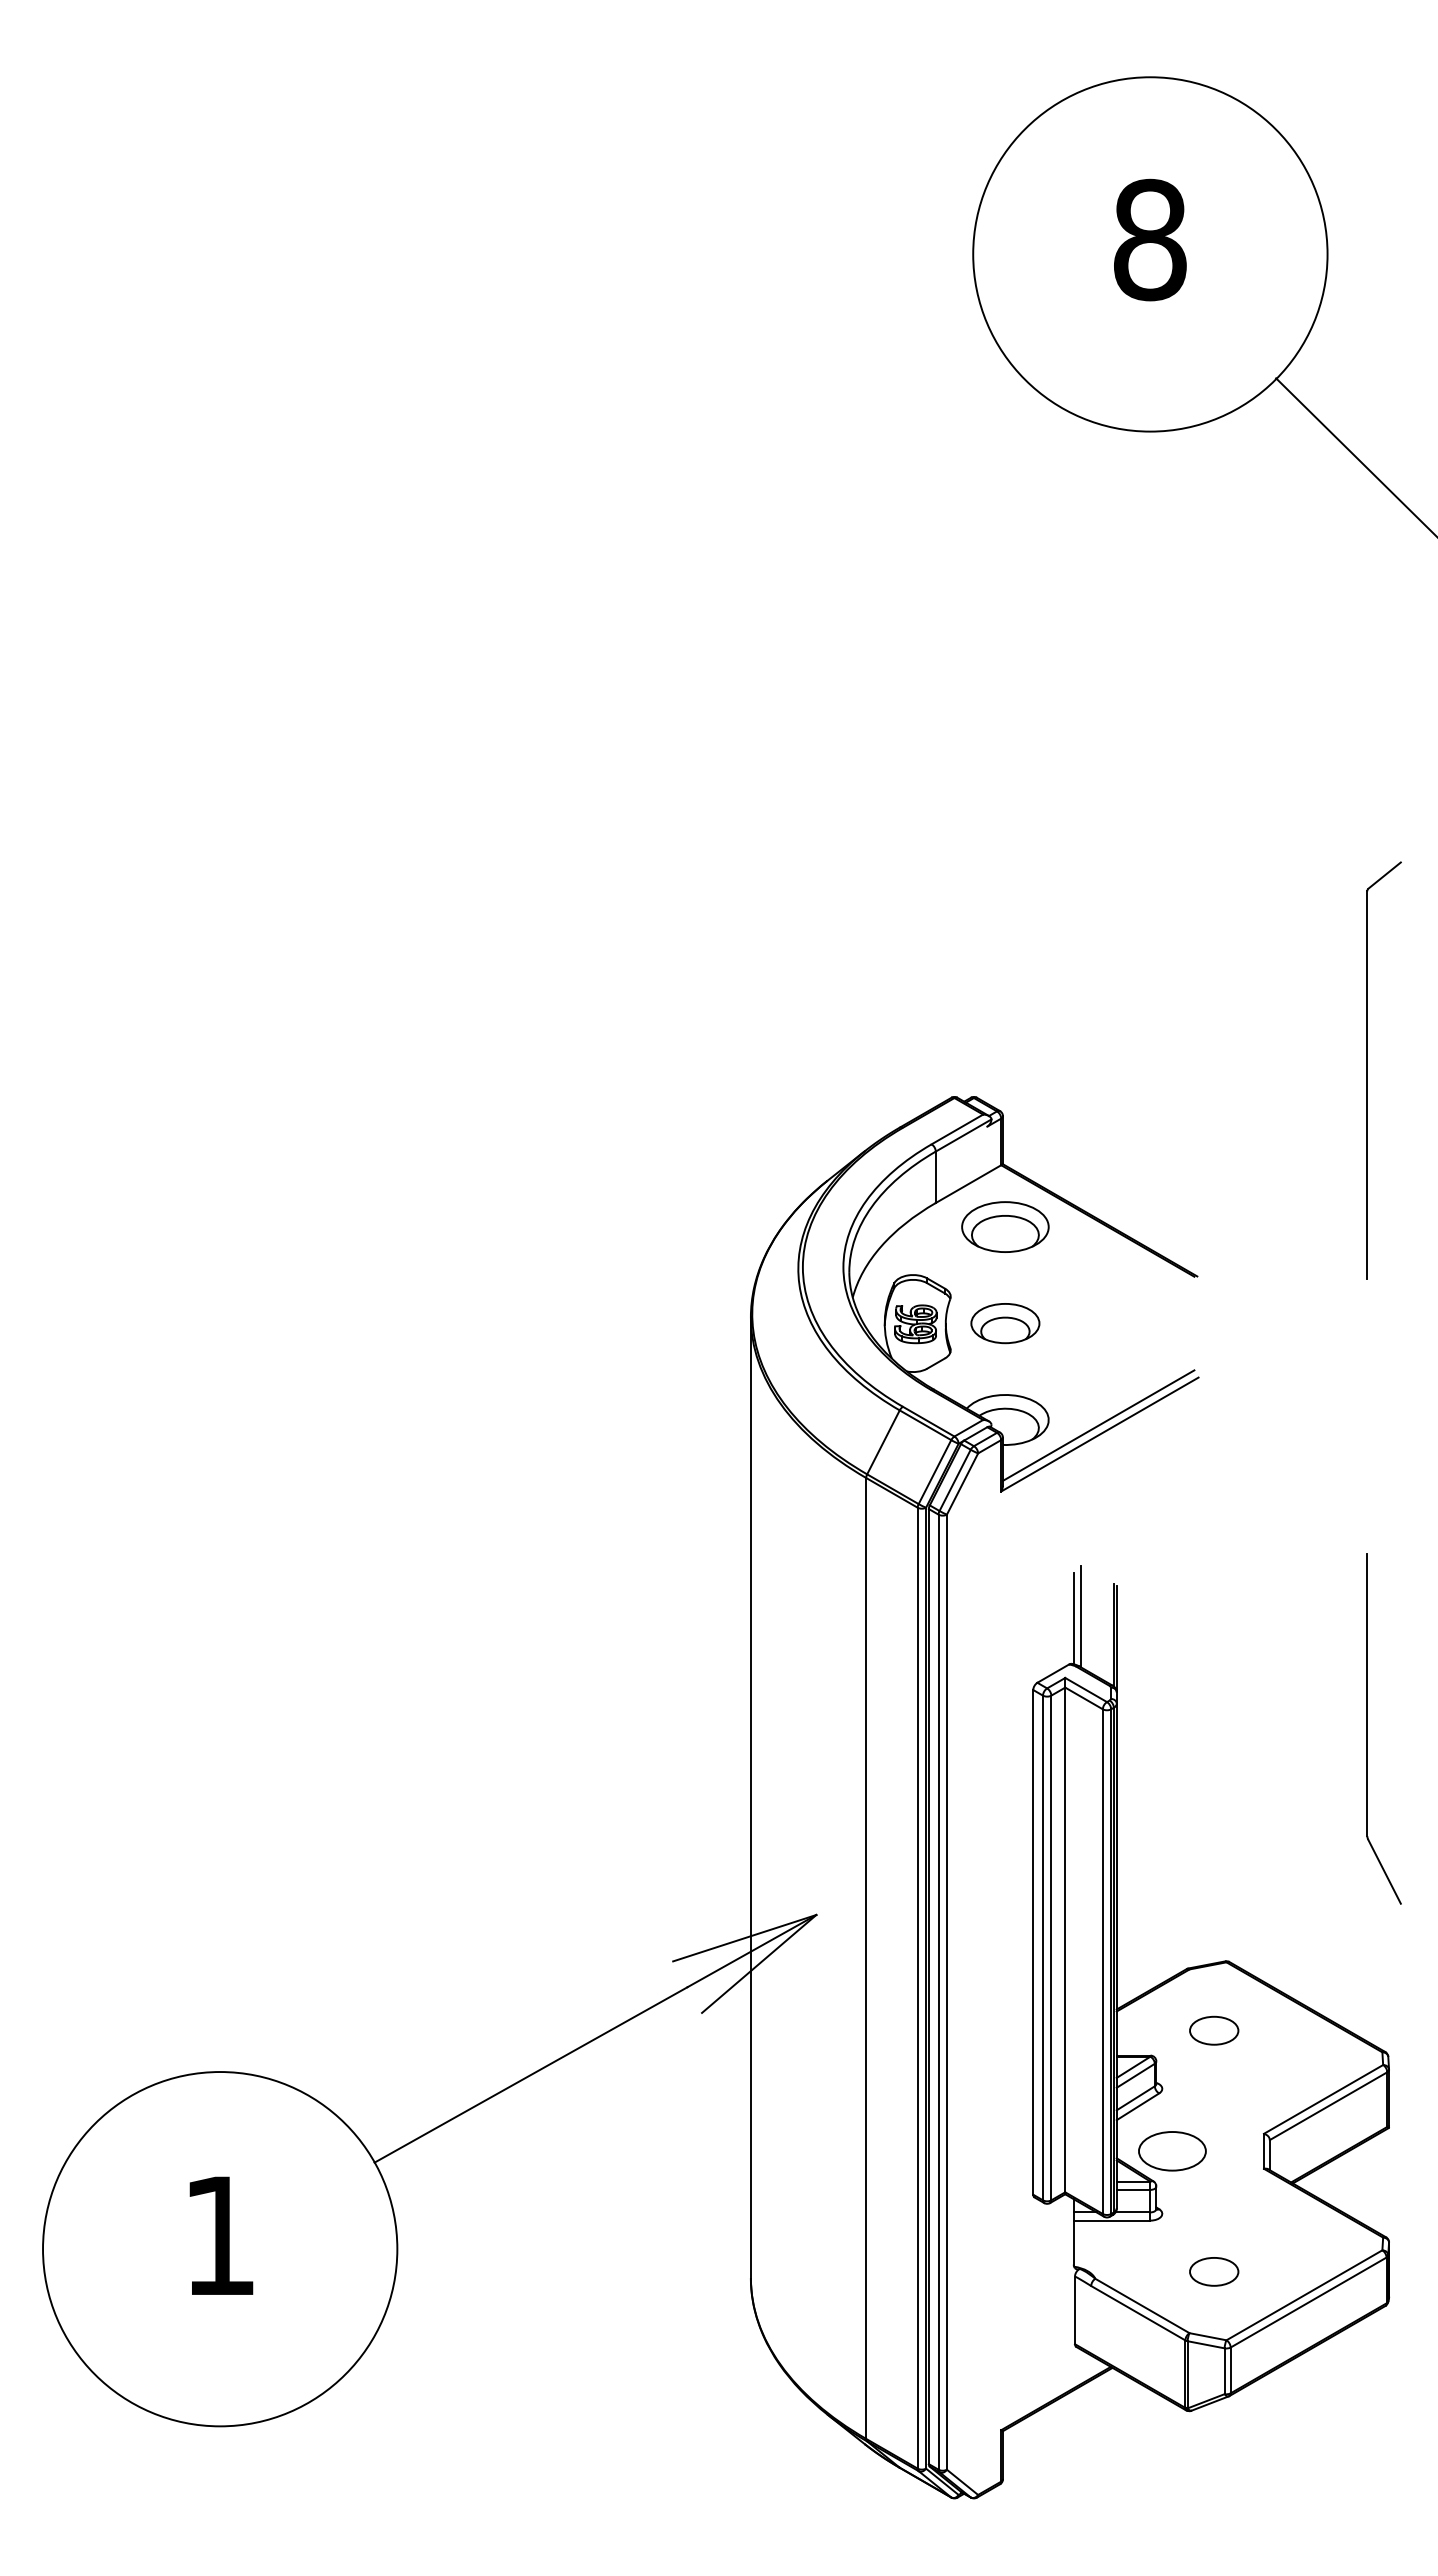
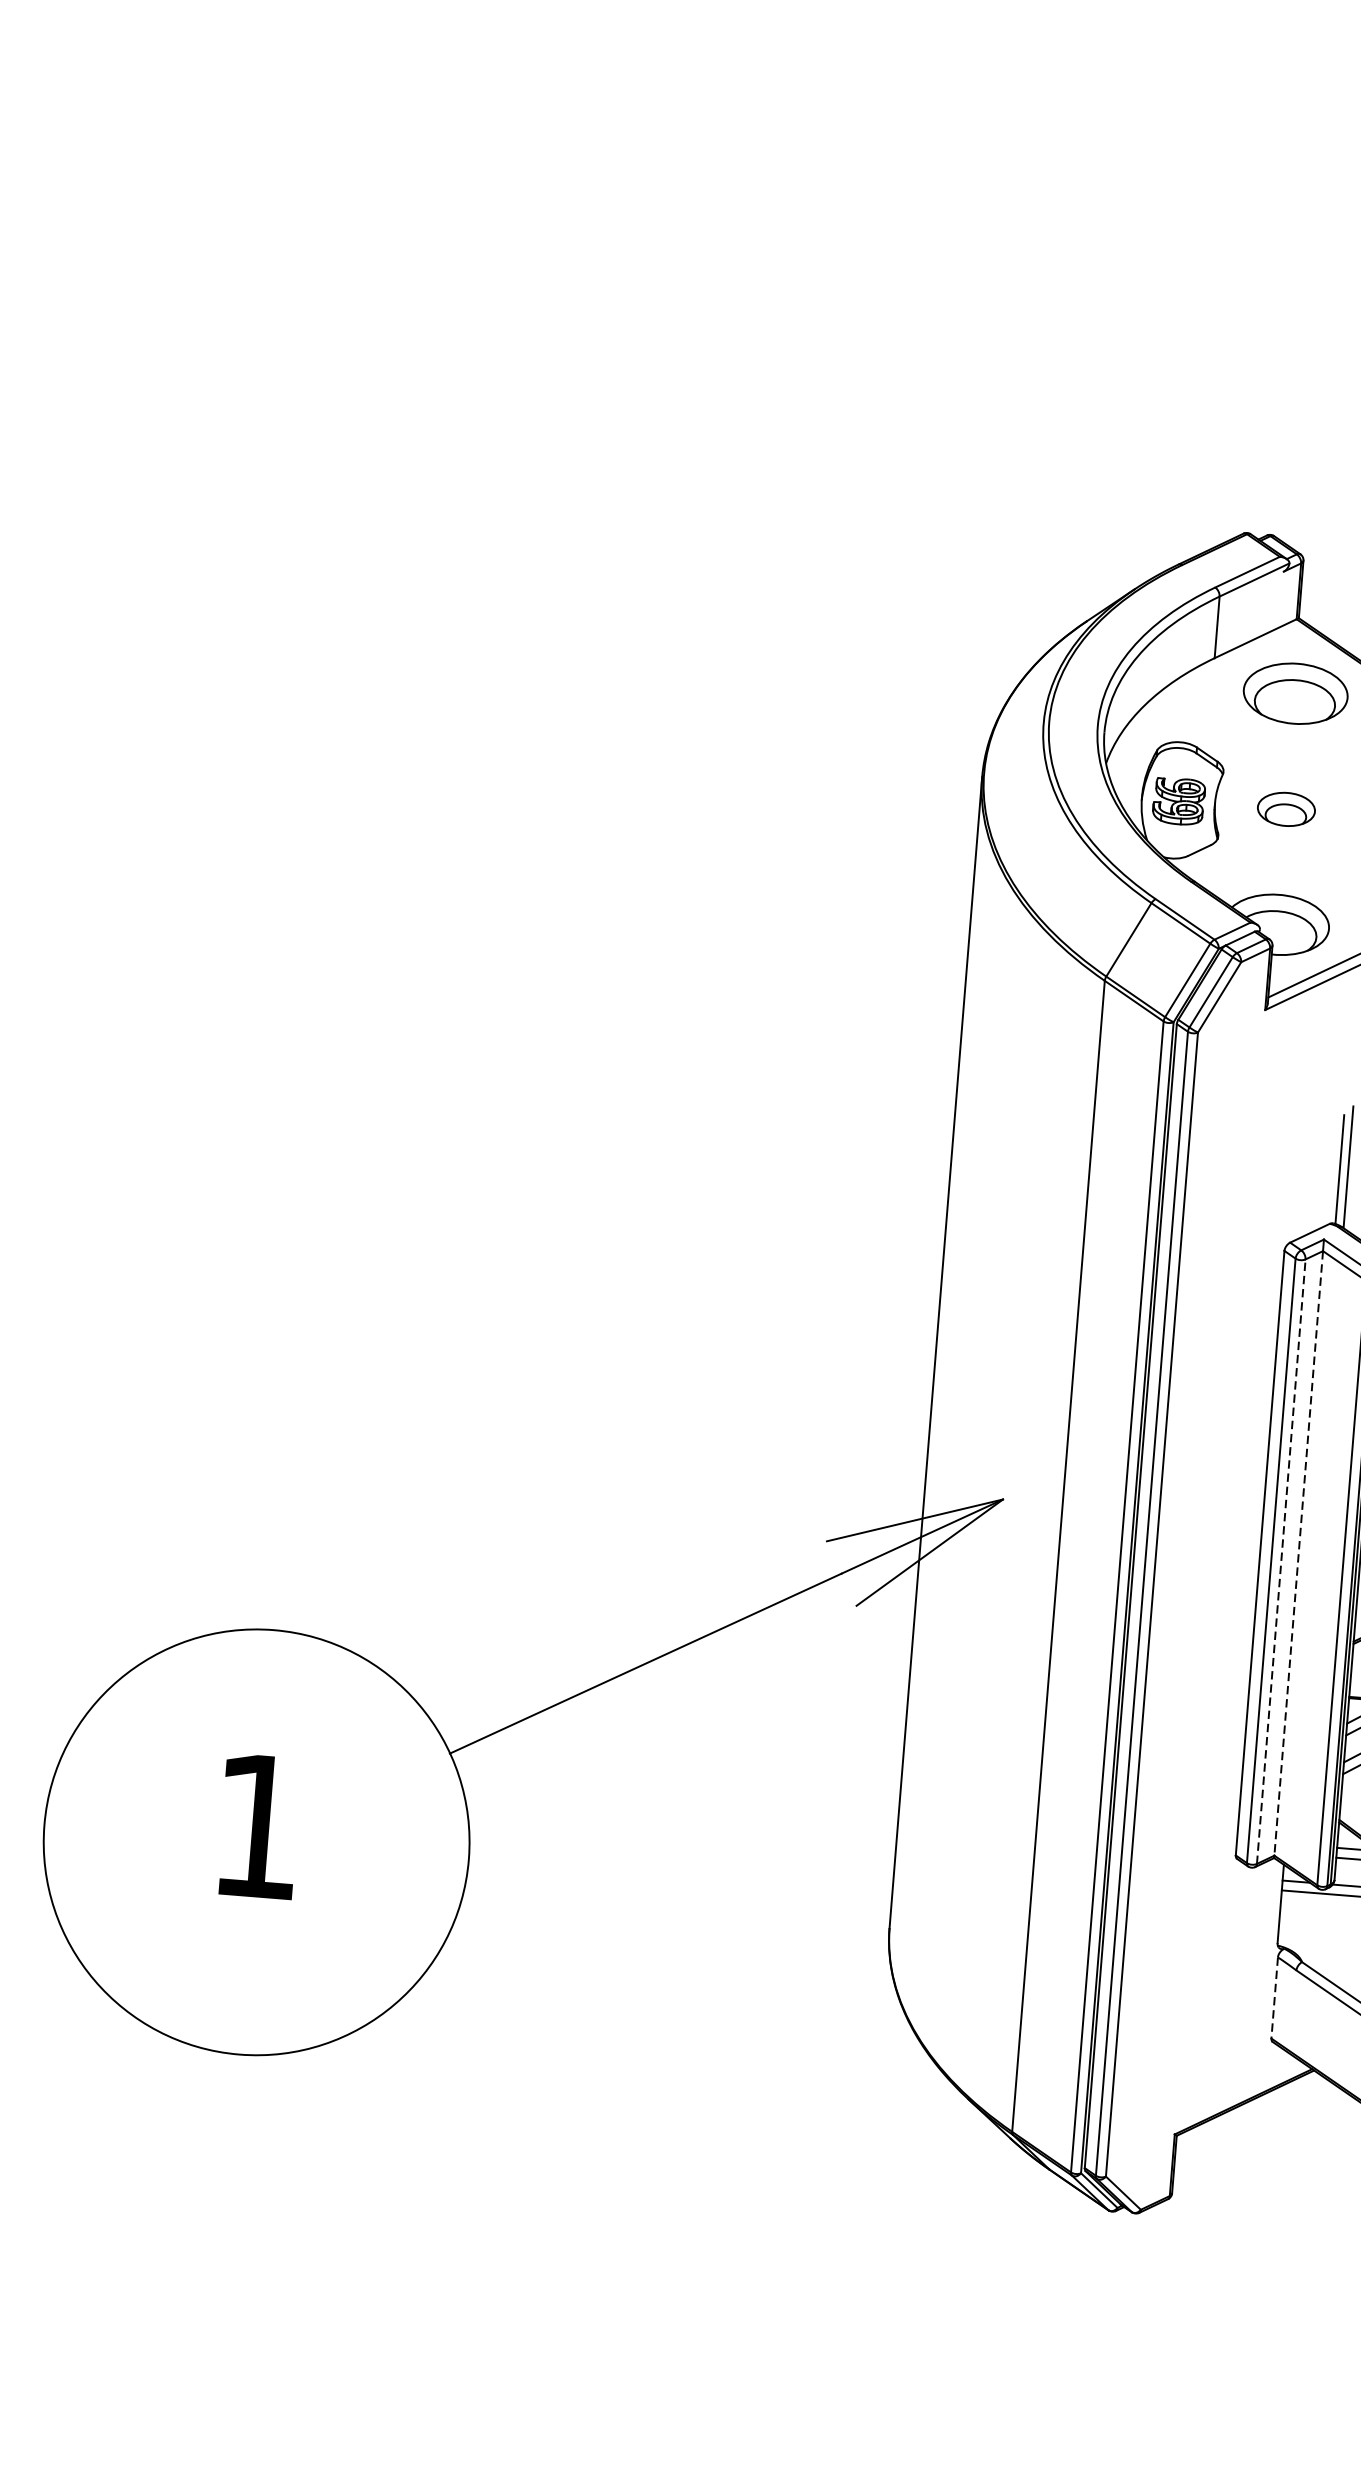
part: (1005, 1323) -> (1286, 809), size x0.7
line: (1065, 1940) -> (1298, 1554), solid -> dashed
line: (1051, 1947) -> (1281, 1561), solid -> dashed
line: (1075, 2310) -> (1275, 1998), solid -> dashed

